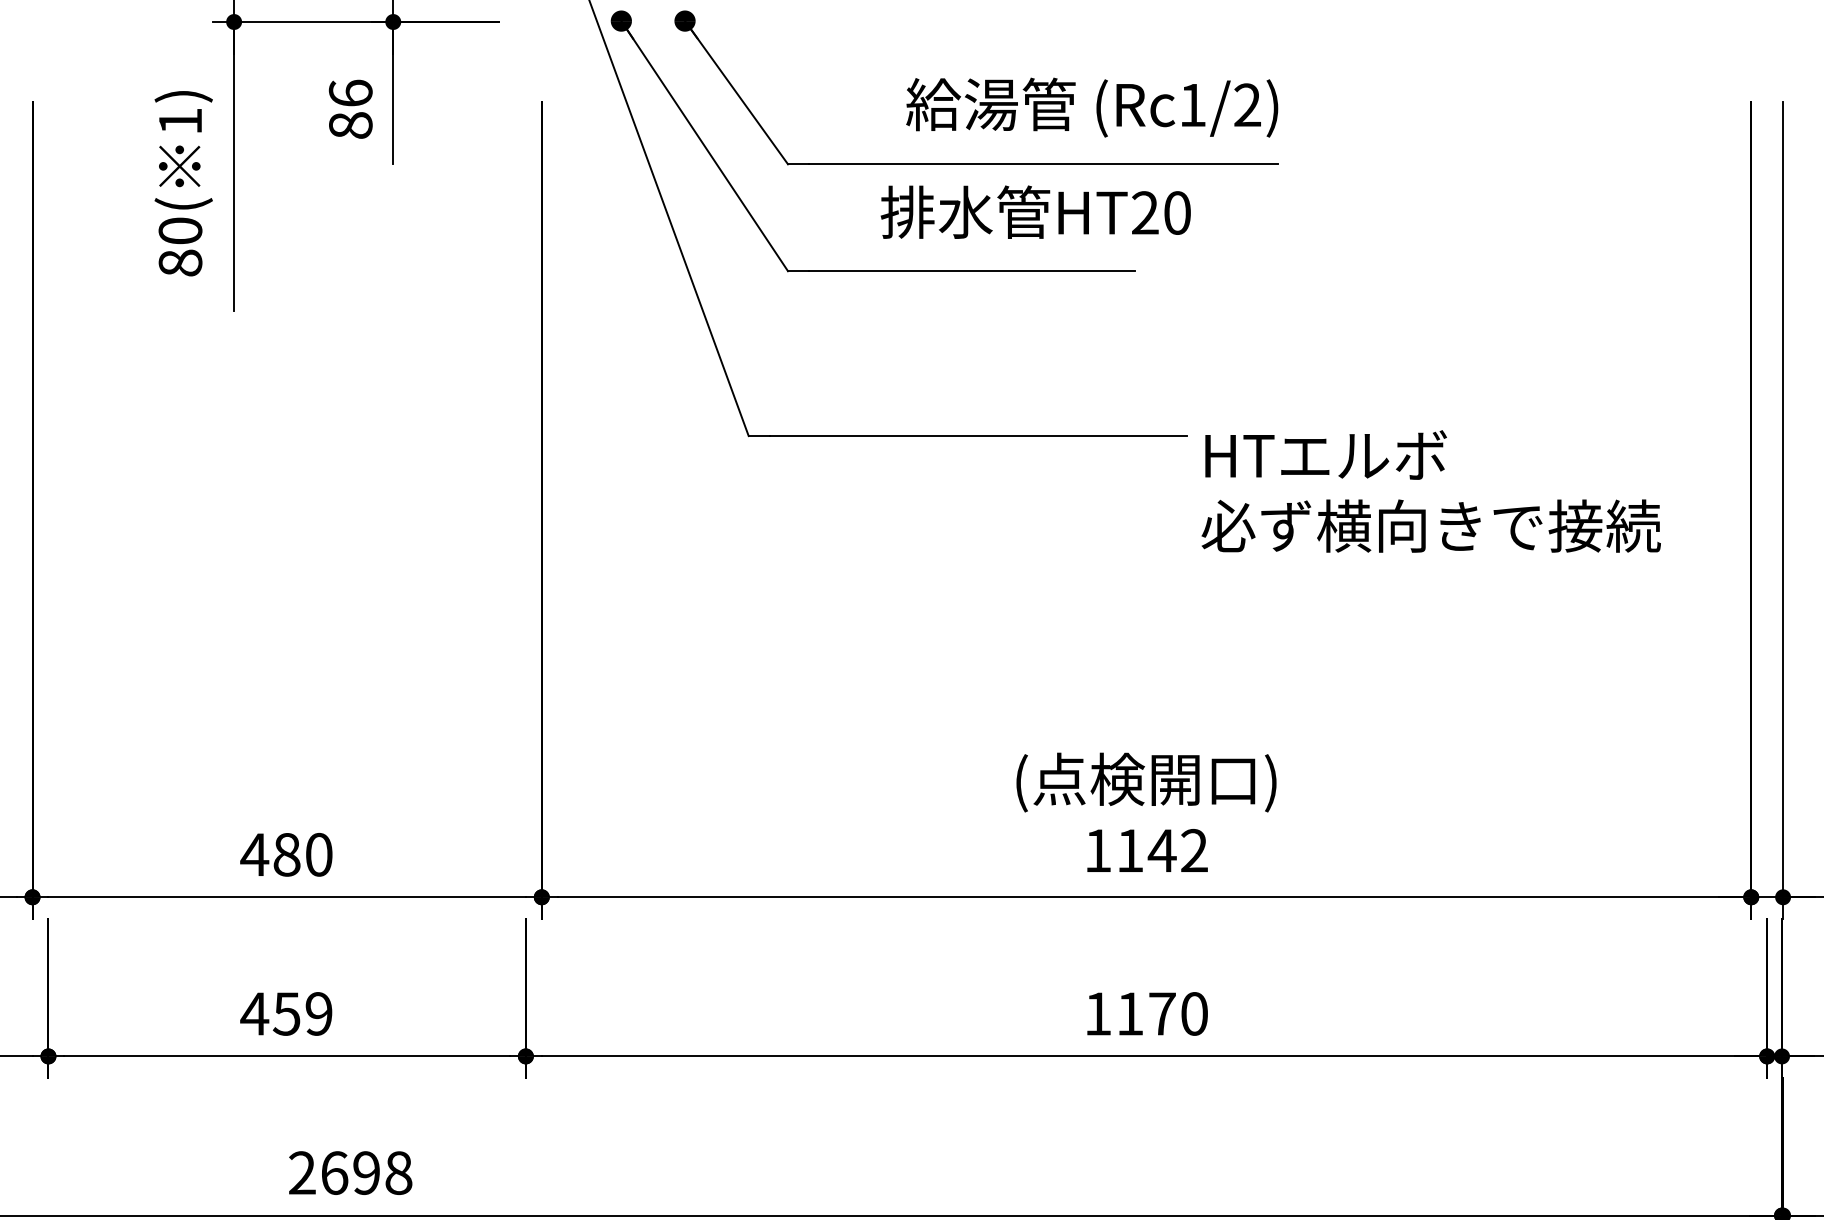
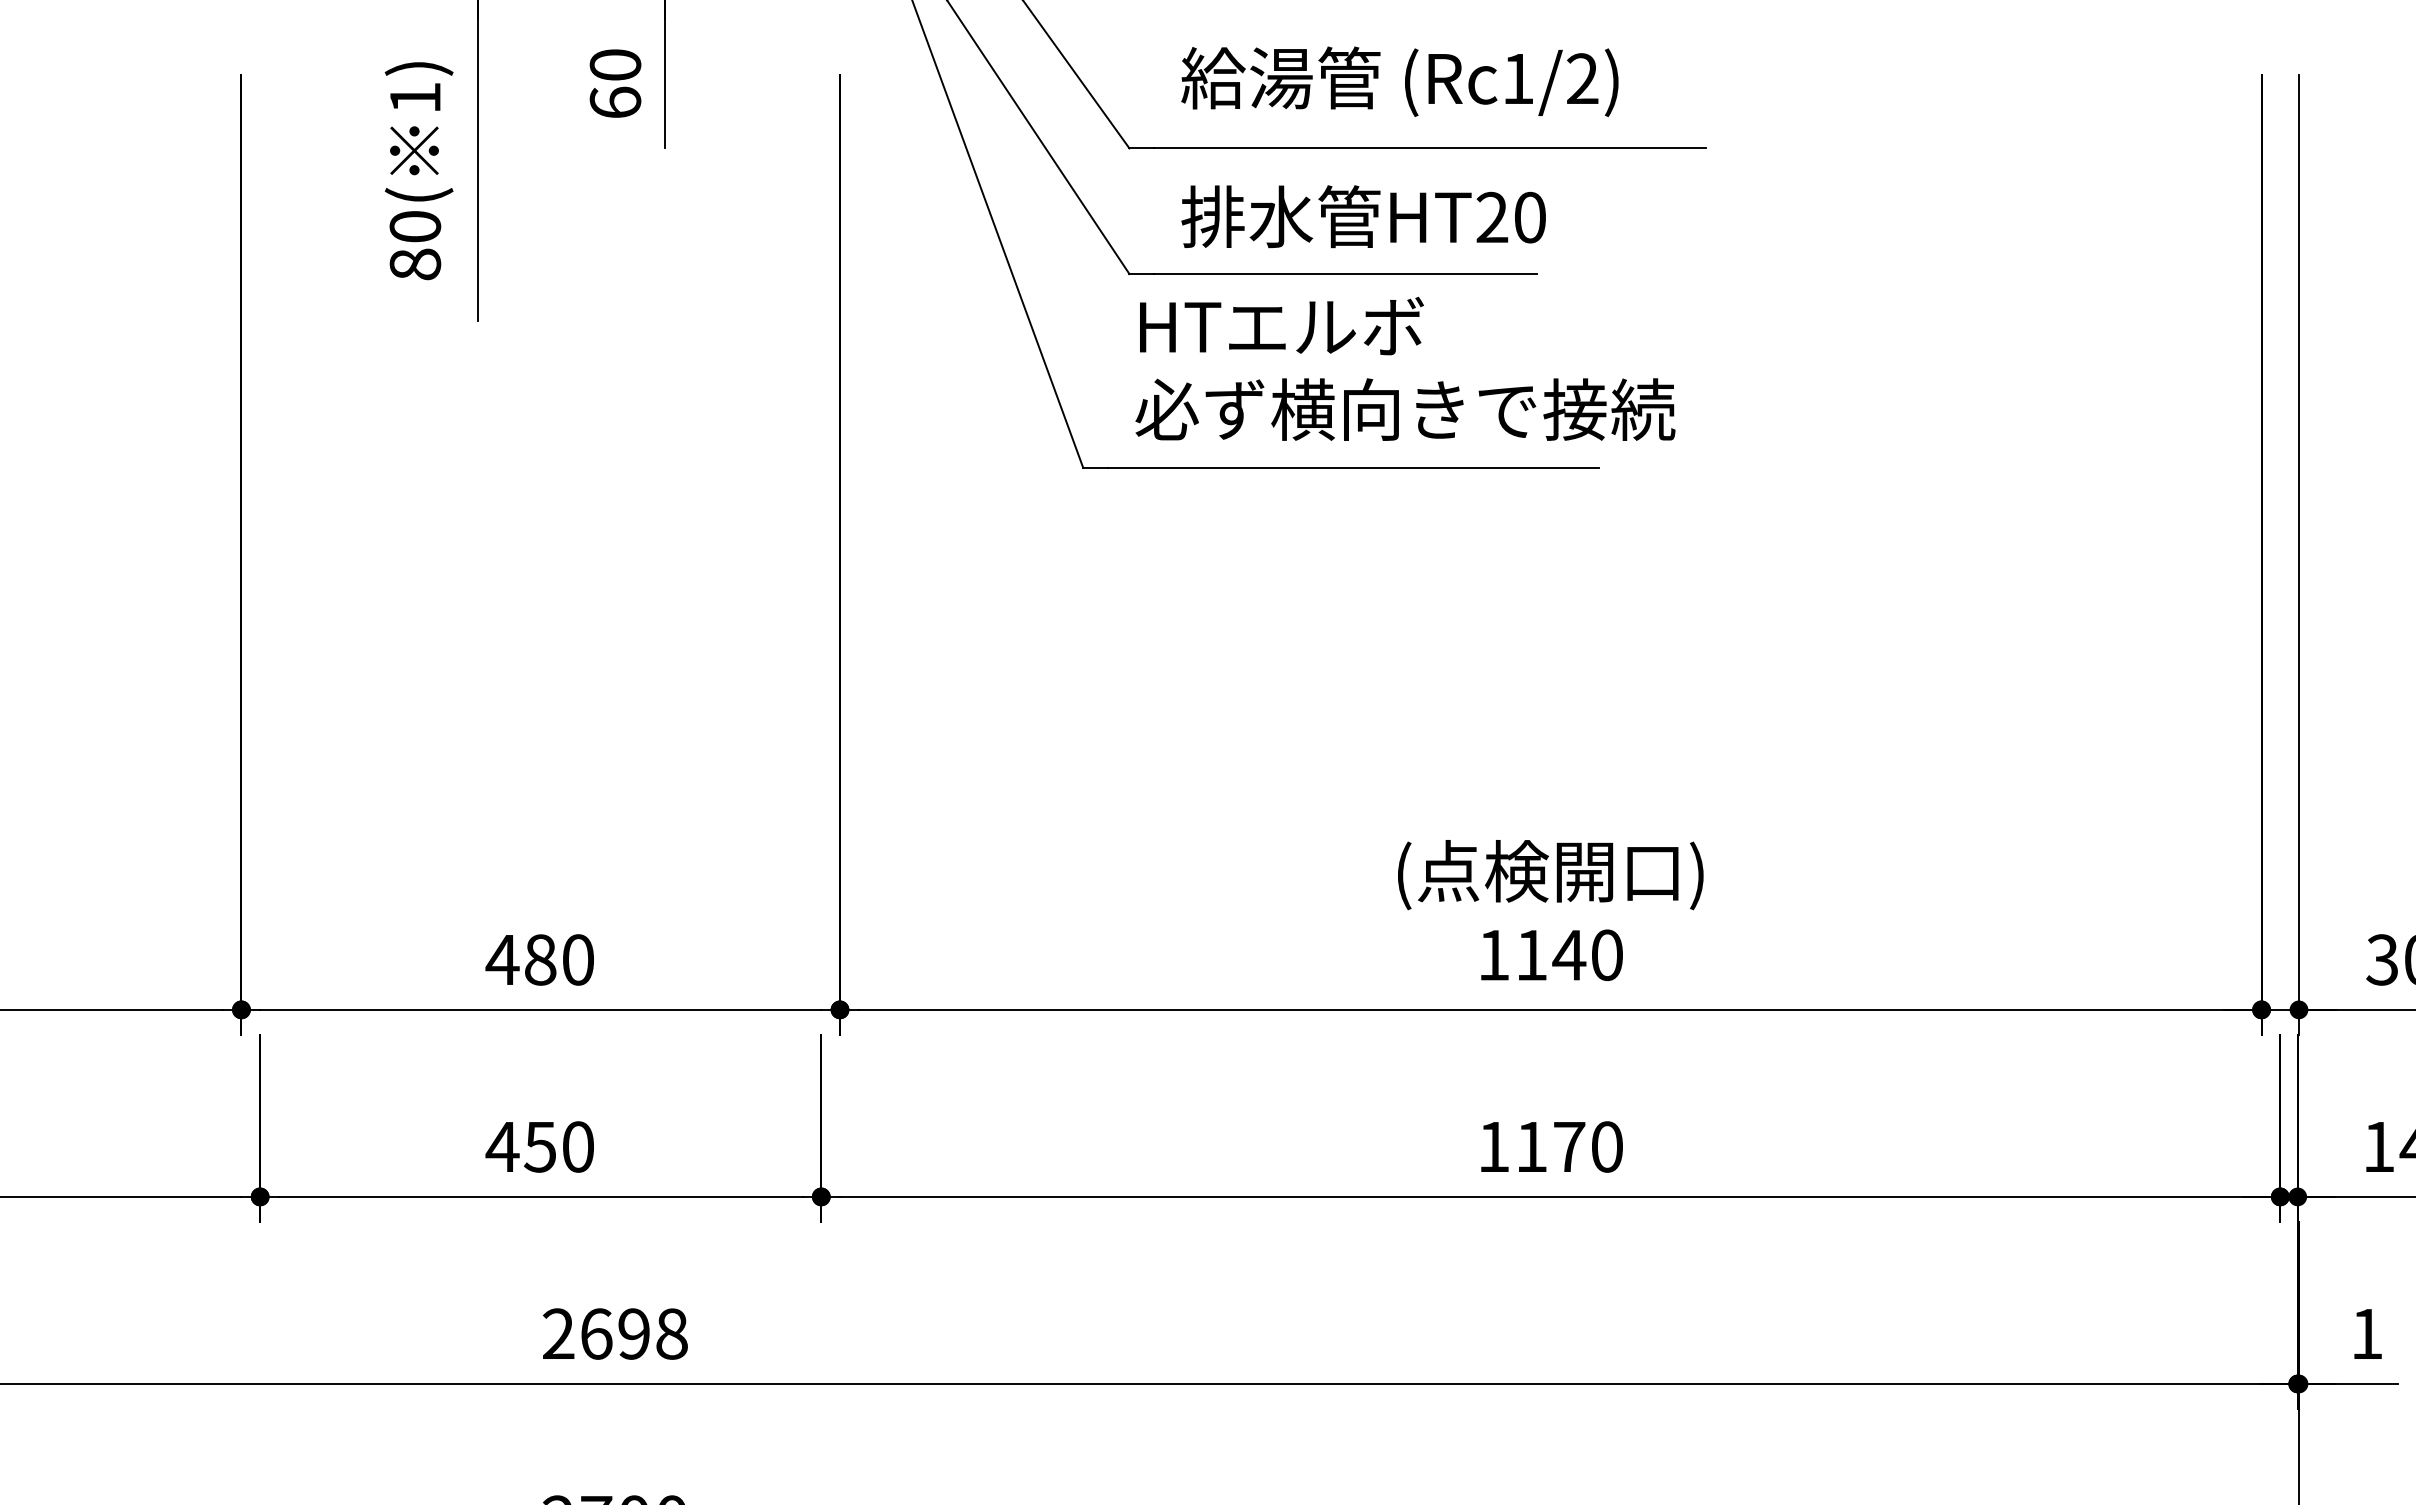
text: (1091, 107) -> (1399, 81), moved
text: (350, 109) -> (615, 83), 86 -> 60
text: (1035, 212) -> (1363, 216), moved
text: (1431, 491) -> (1405, 368), moved
text: (1193, 851) -> (1606, 955), 1142 -> 1140
text: (318, 1013) -> (577, 1146), 459 -> 450

